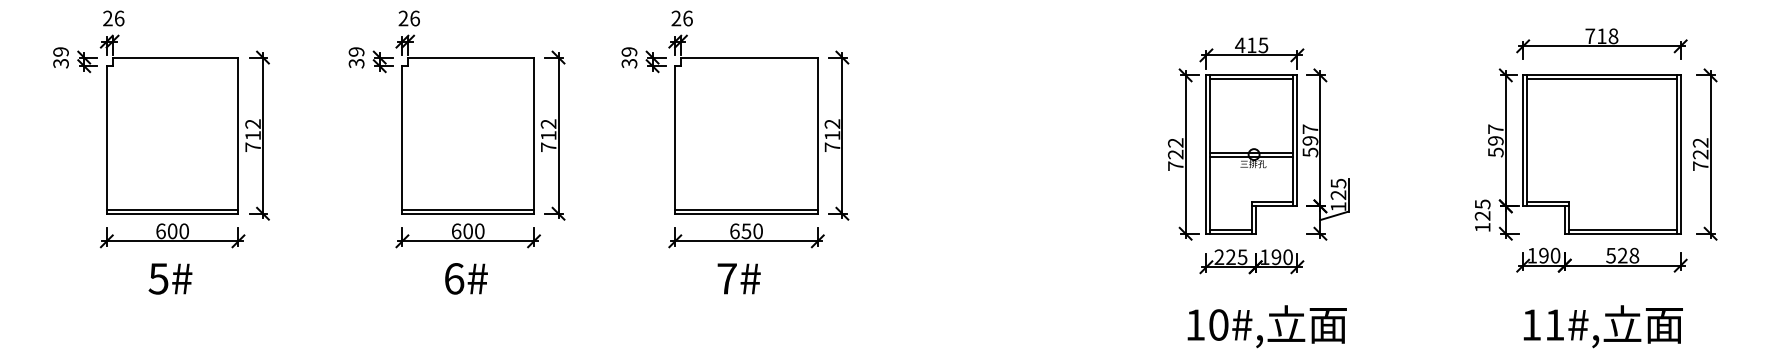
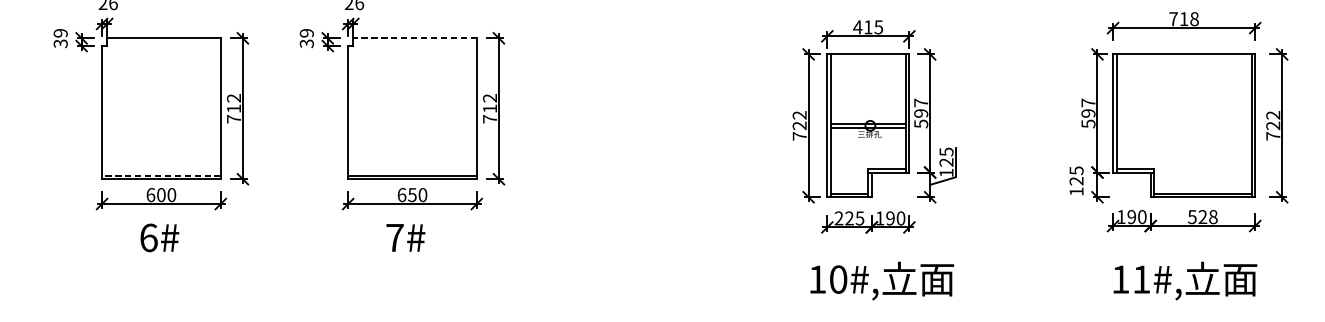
line: (748, 57) -> (414, 38), solid -> dashed
line: (1251, 79) -> (868, 58), removed
line: (1601, 79) -> (1183, 58), removed
line: (468, 209) -> (161, 175), solid -> dashed

